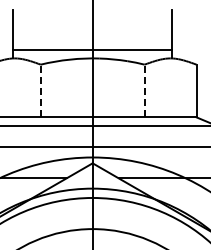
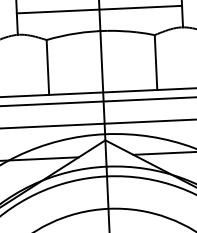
line: (92, 49) -> (99, 9), moved
line: (40, 90) -> (47, 66), dashed -> solid
line: (144, 90) -> (155, 62), dashed -> solid

